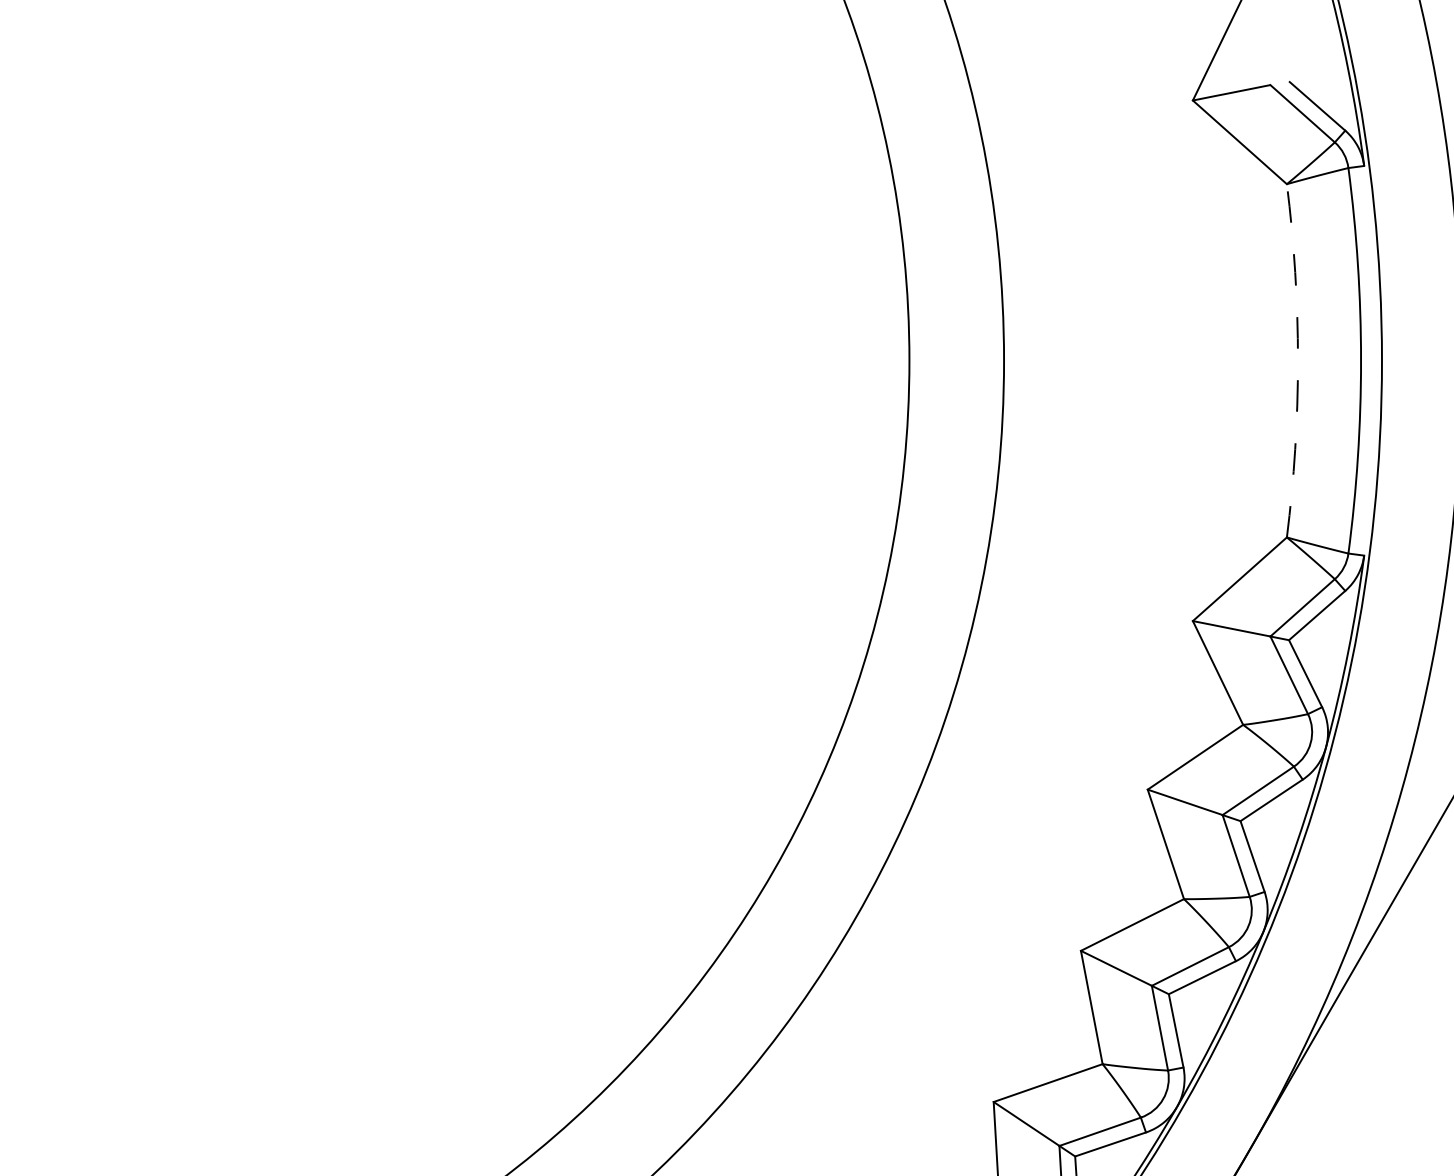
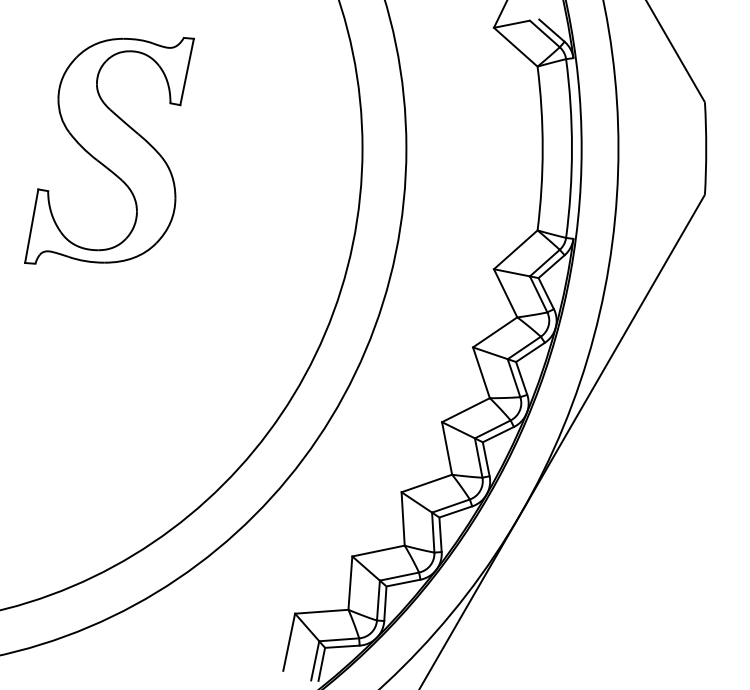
arc: (1297, 360) -> (542, 148), dashed -> solid
part: (363, 365) -> (109, 150), added

